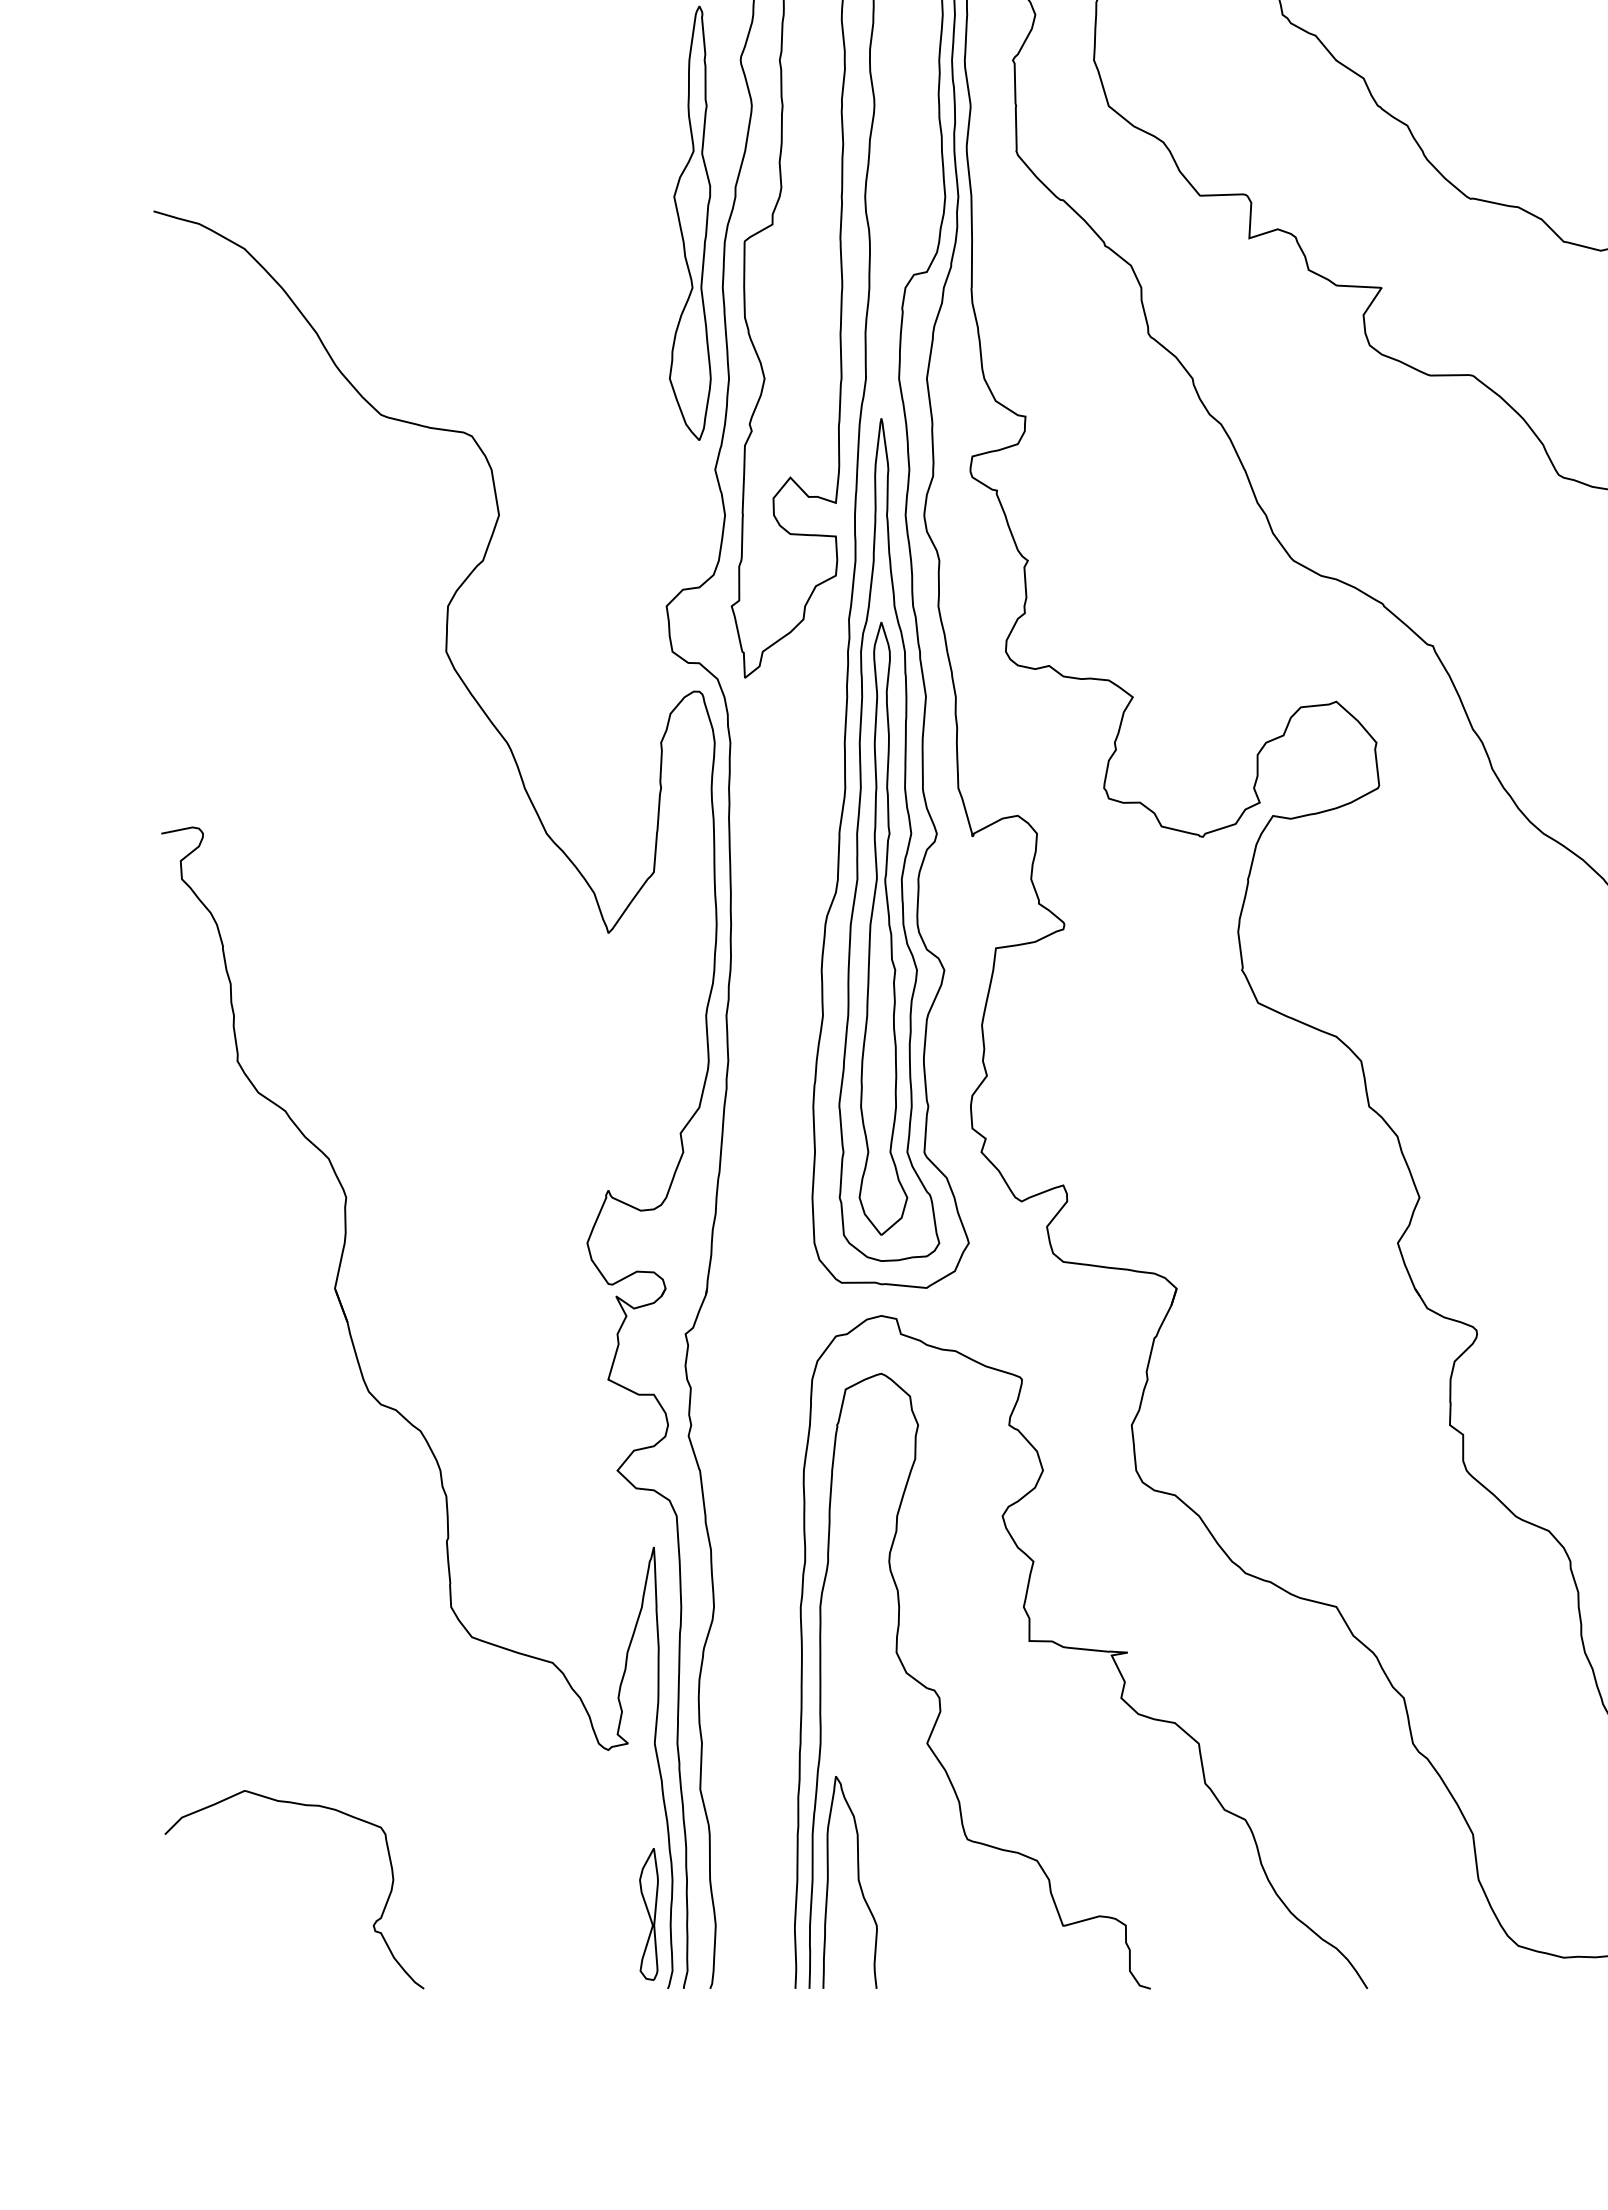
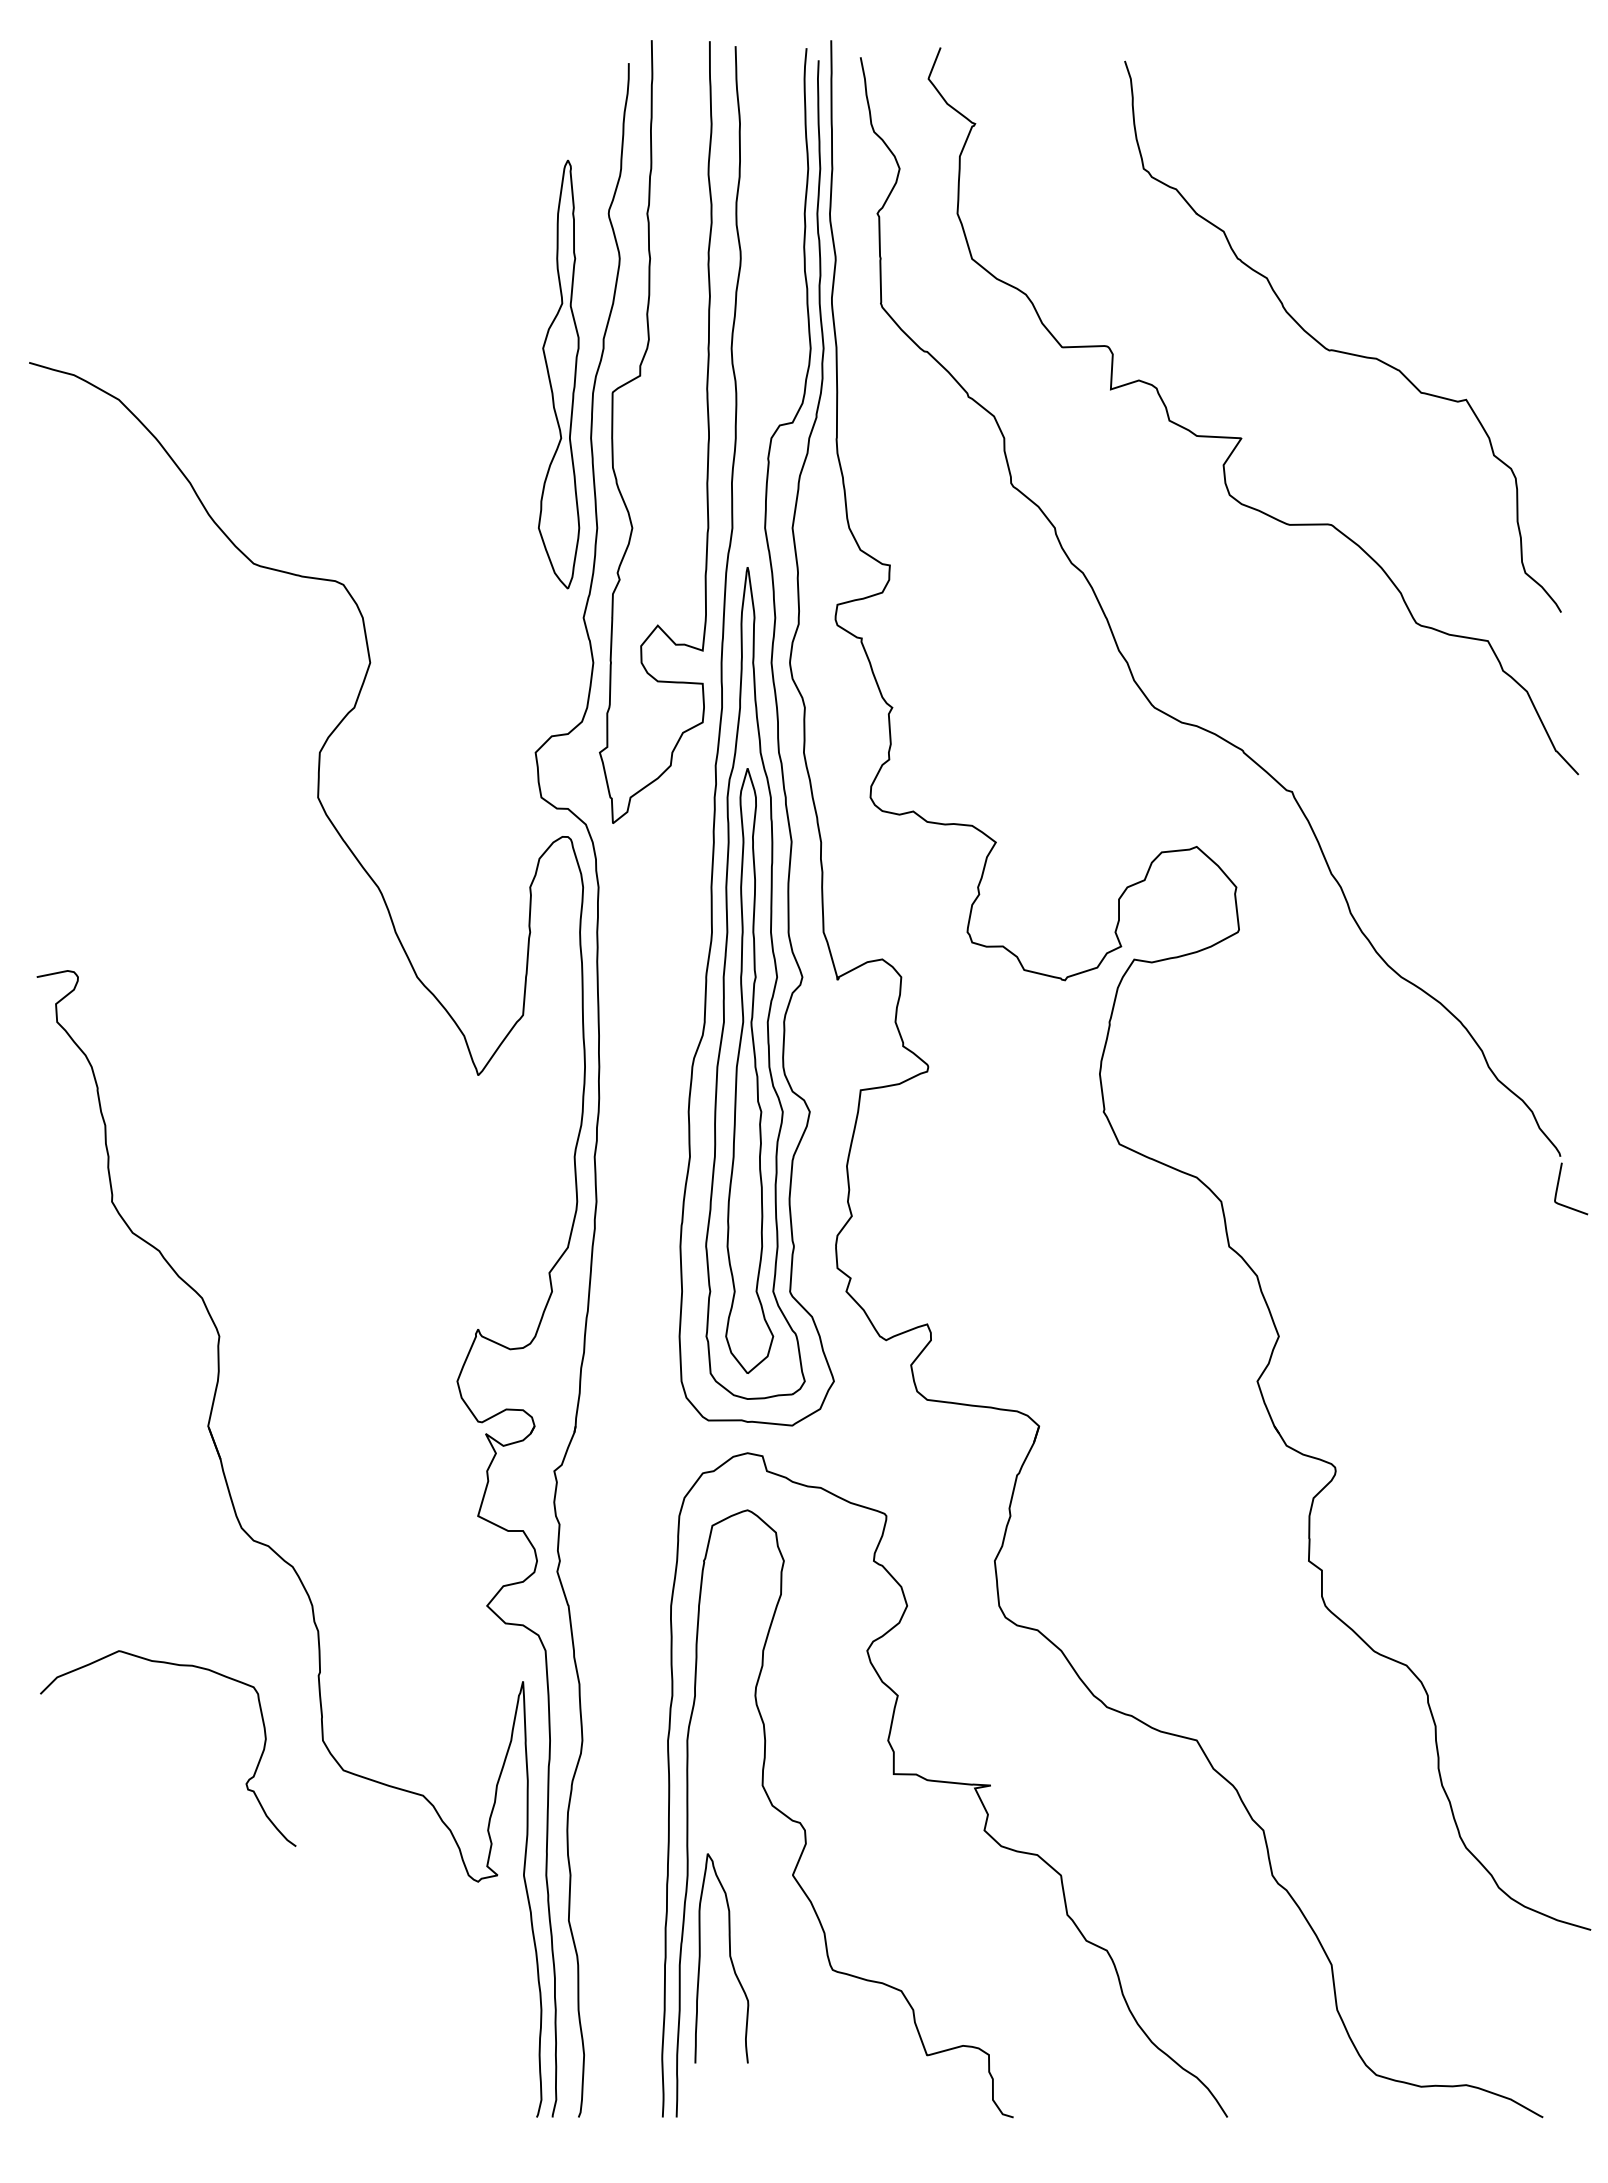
curve: (306, 1806) -> (180, 1666), moved
curve: (857, 1881) -> (729, 1957), moved
part: (648, 1913) -> (517, 2043), removed

